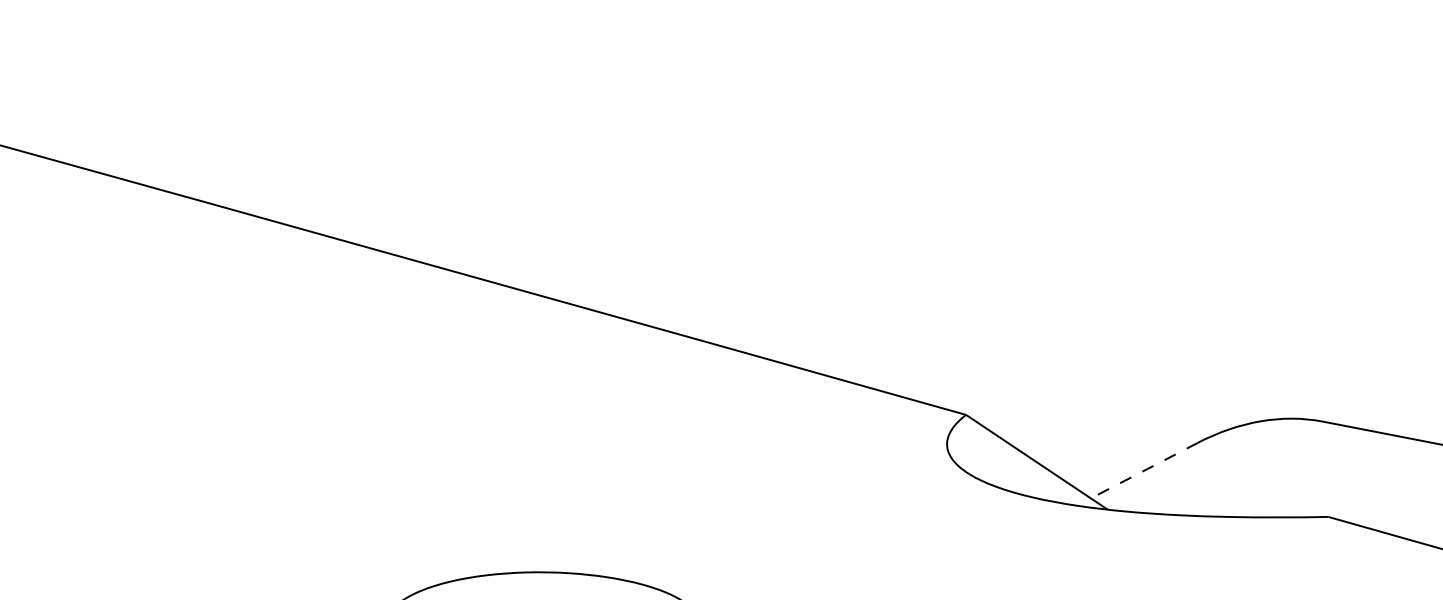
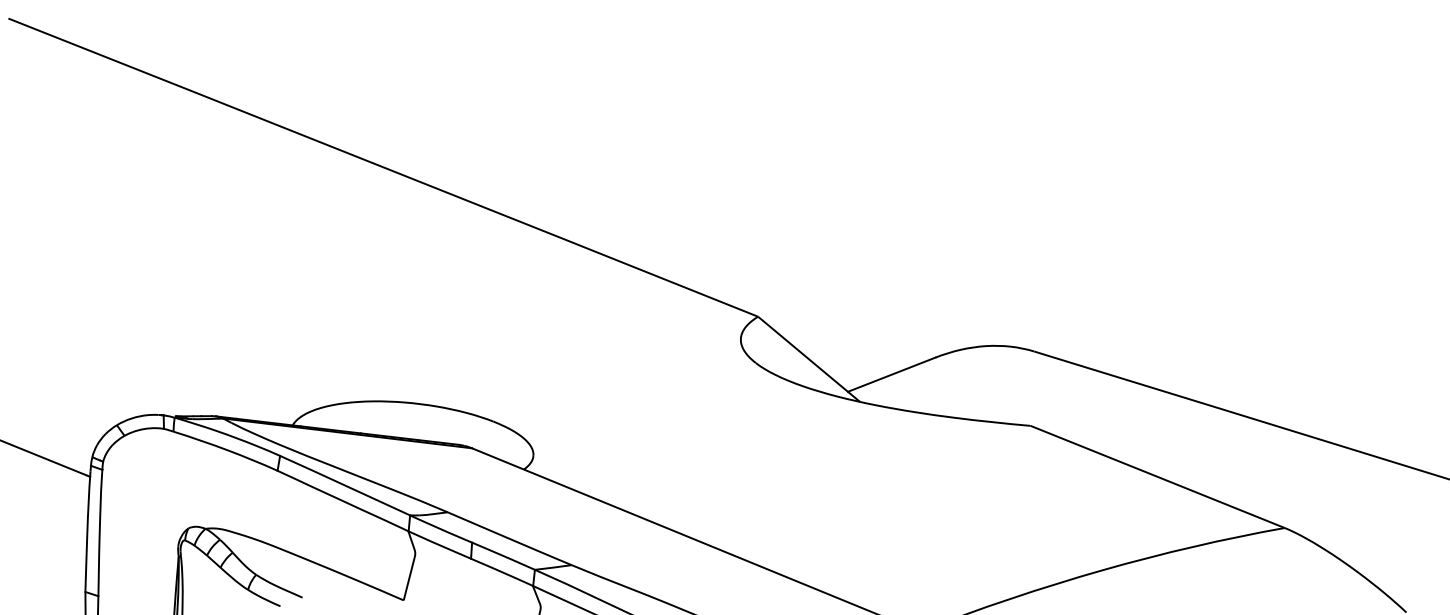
line: (1144, 470) -> (891, 374), dashed -> solid

